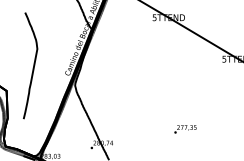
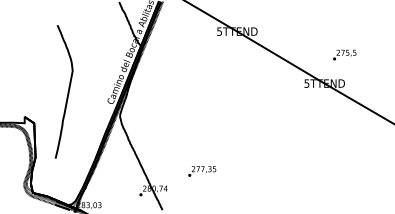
text: (185, 129) -> (202, 171), moved

